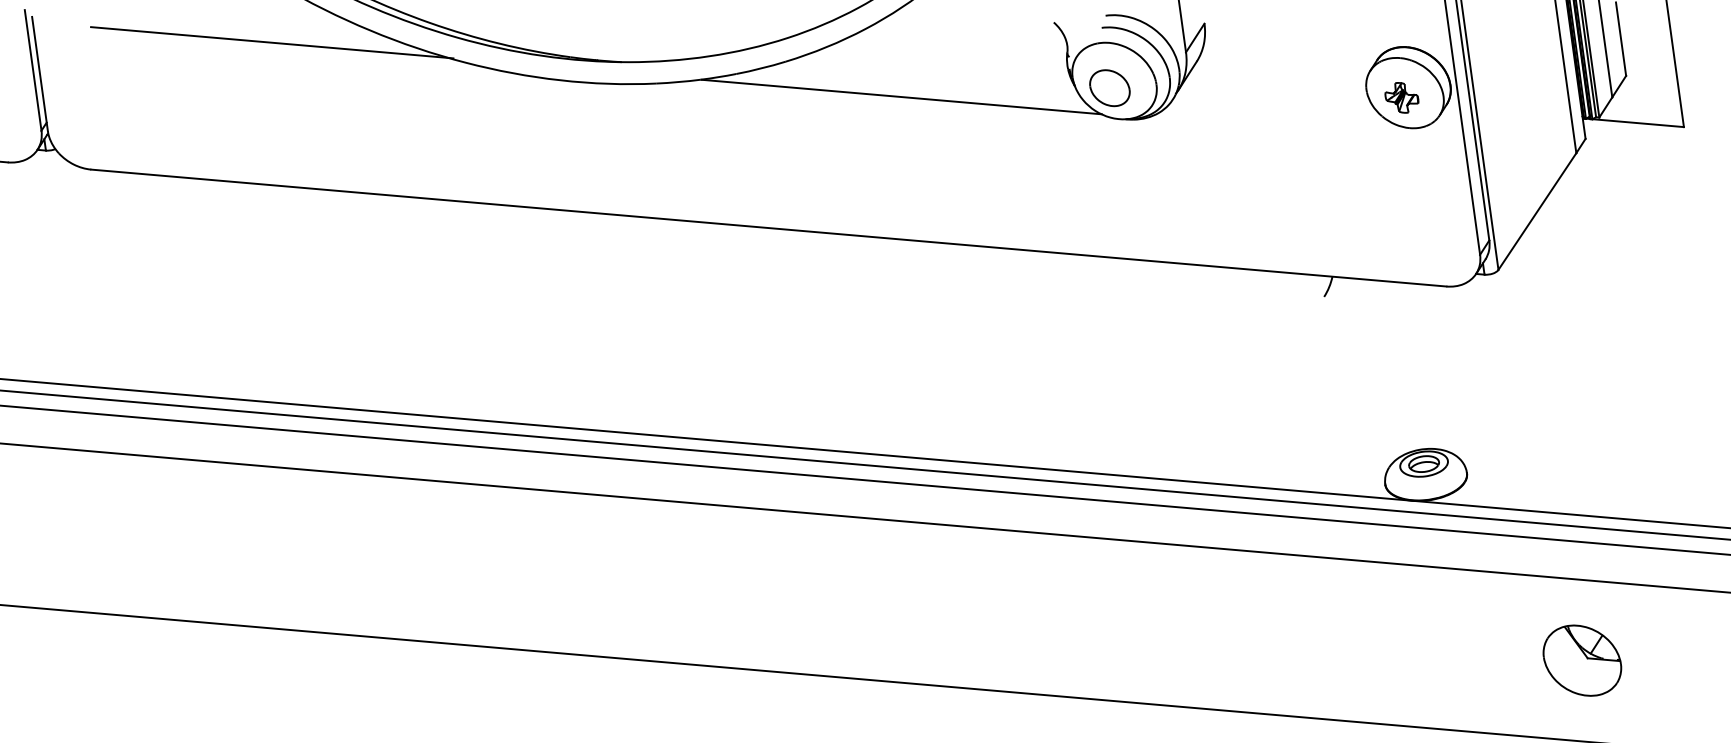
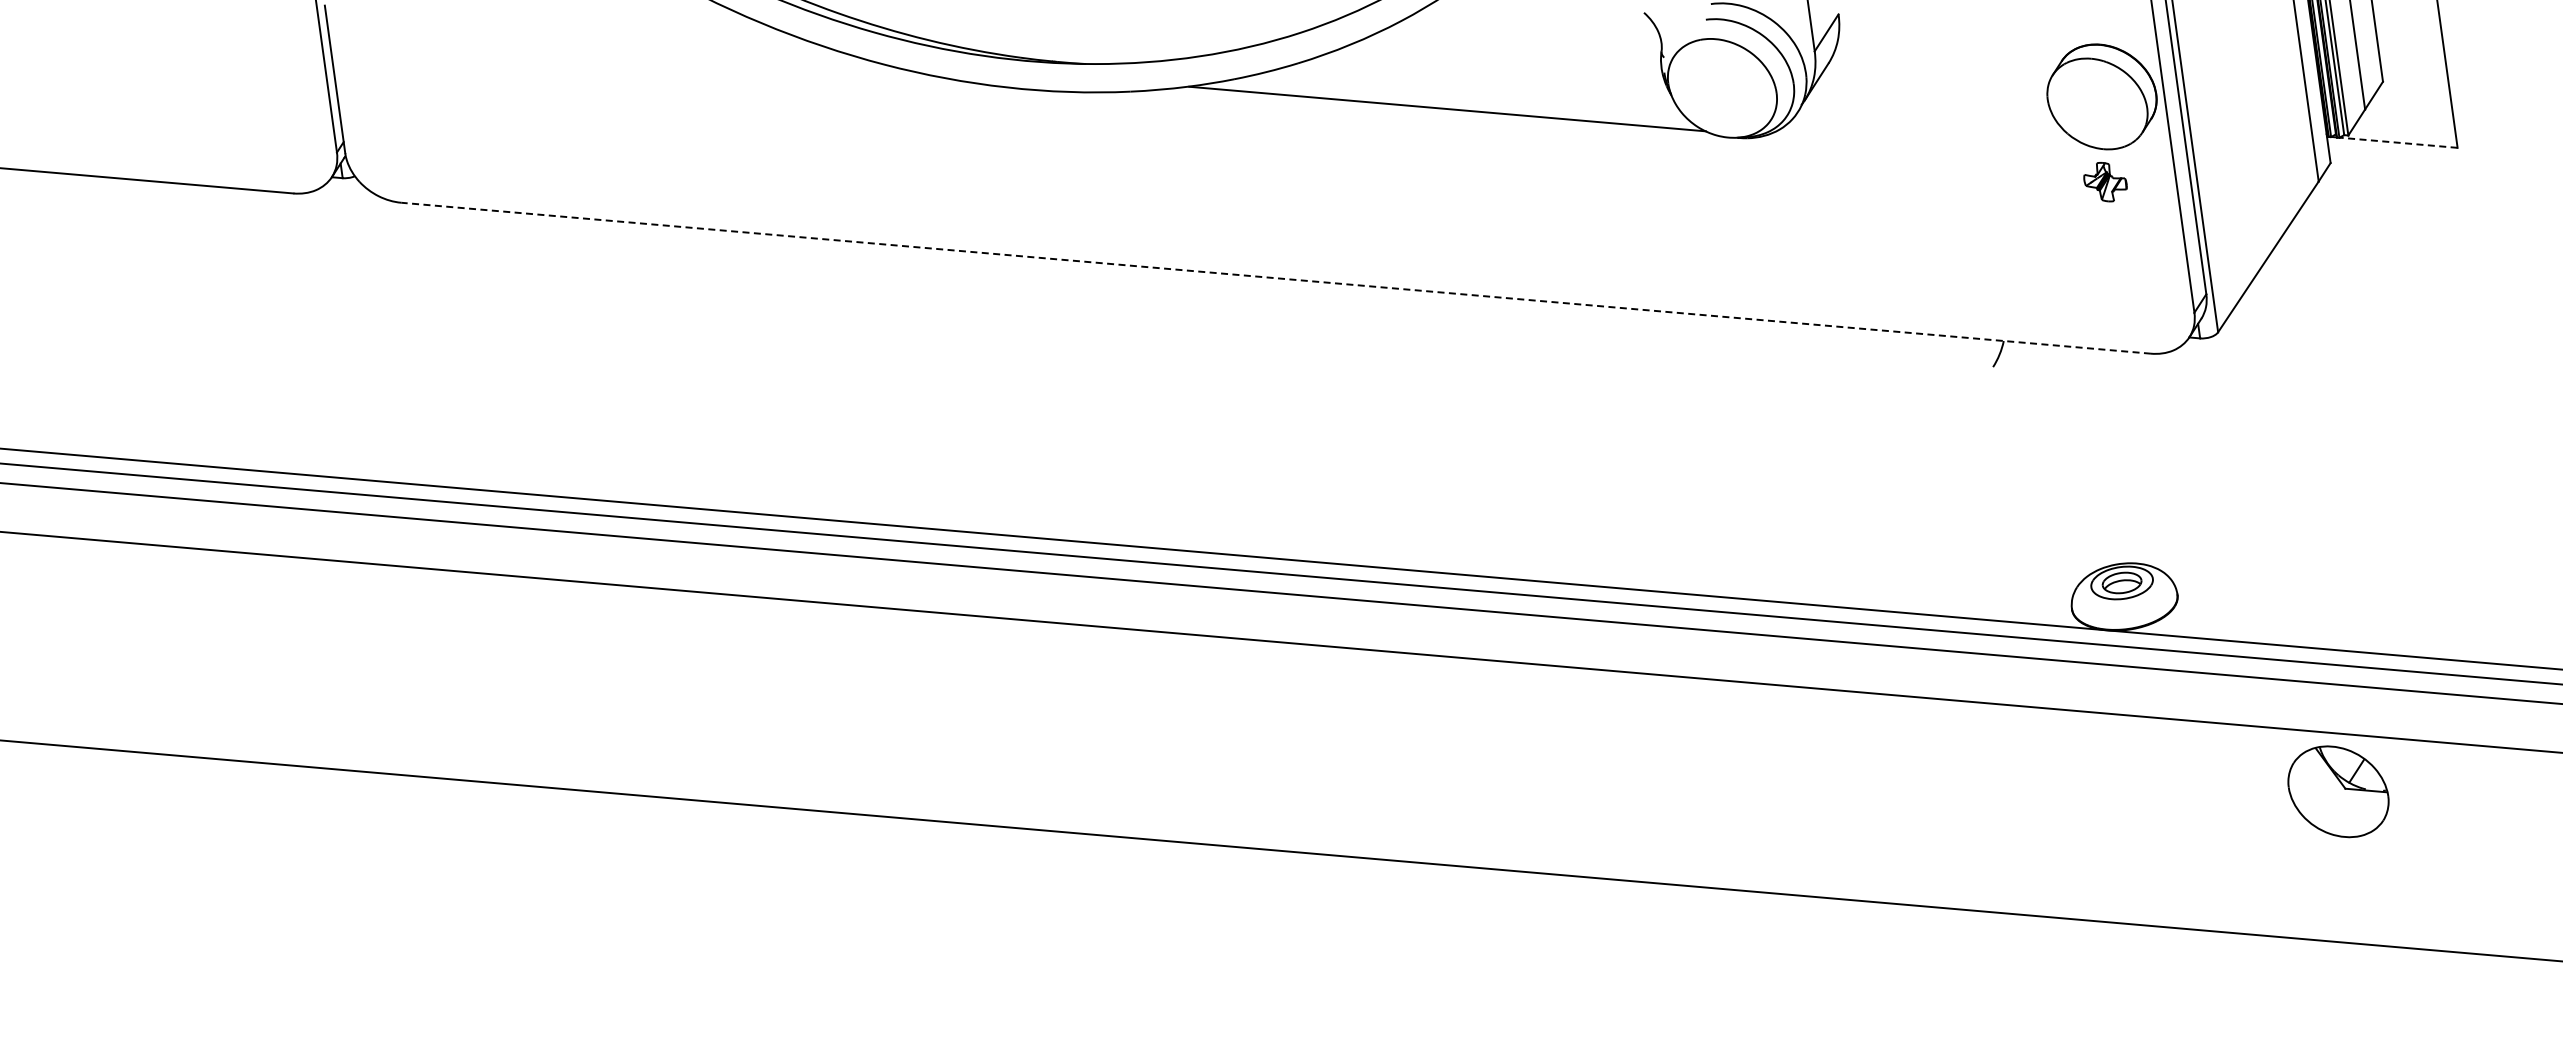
line: (271, 42) -> (634, 38), removed
part: (1109, 88) -> (1716, 97), removed
part: (1401, 98) -> (2105, 182), moved
line: (1638, 122) -> (2398, 142), solid -> dashed
line: (768, 228) -> (1275, 278), solid -> dashed
part: (1582, 660) -> (2338, 791), moved

